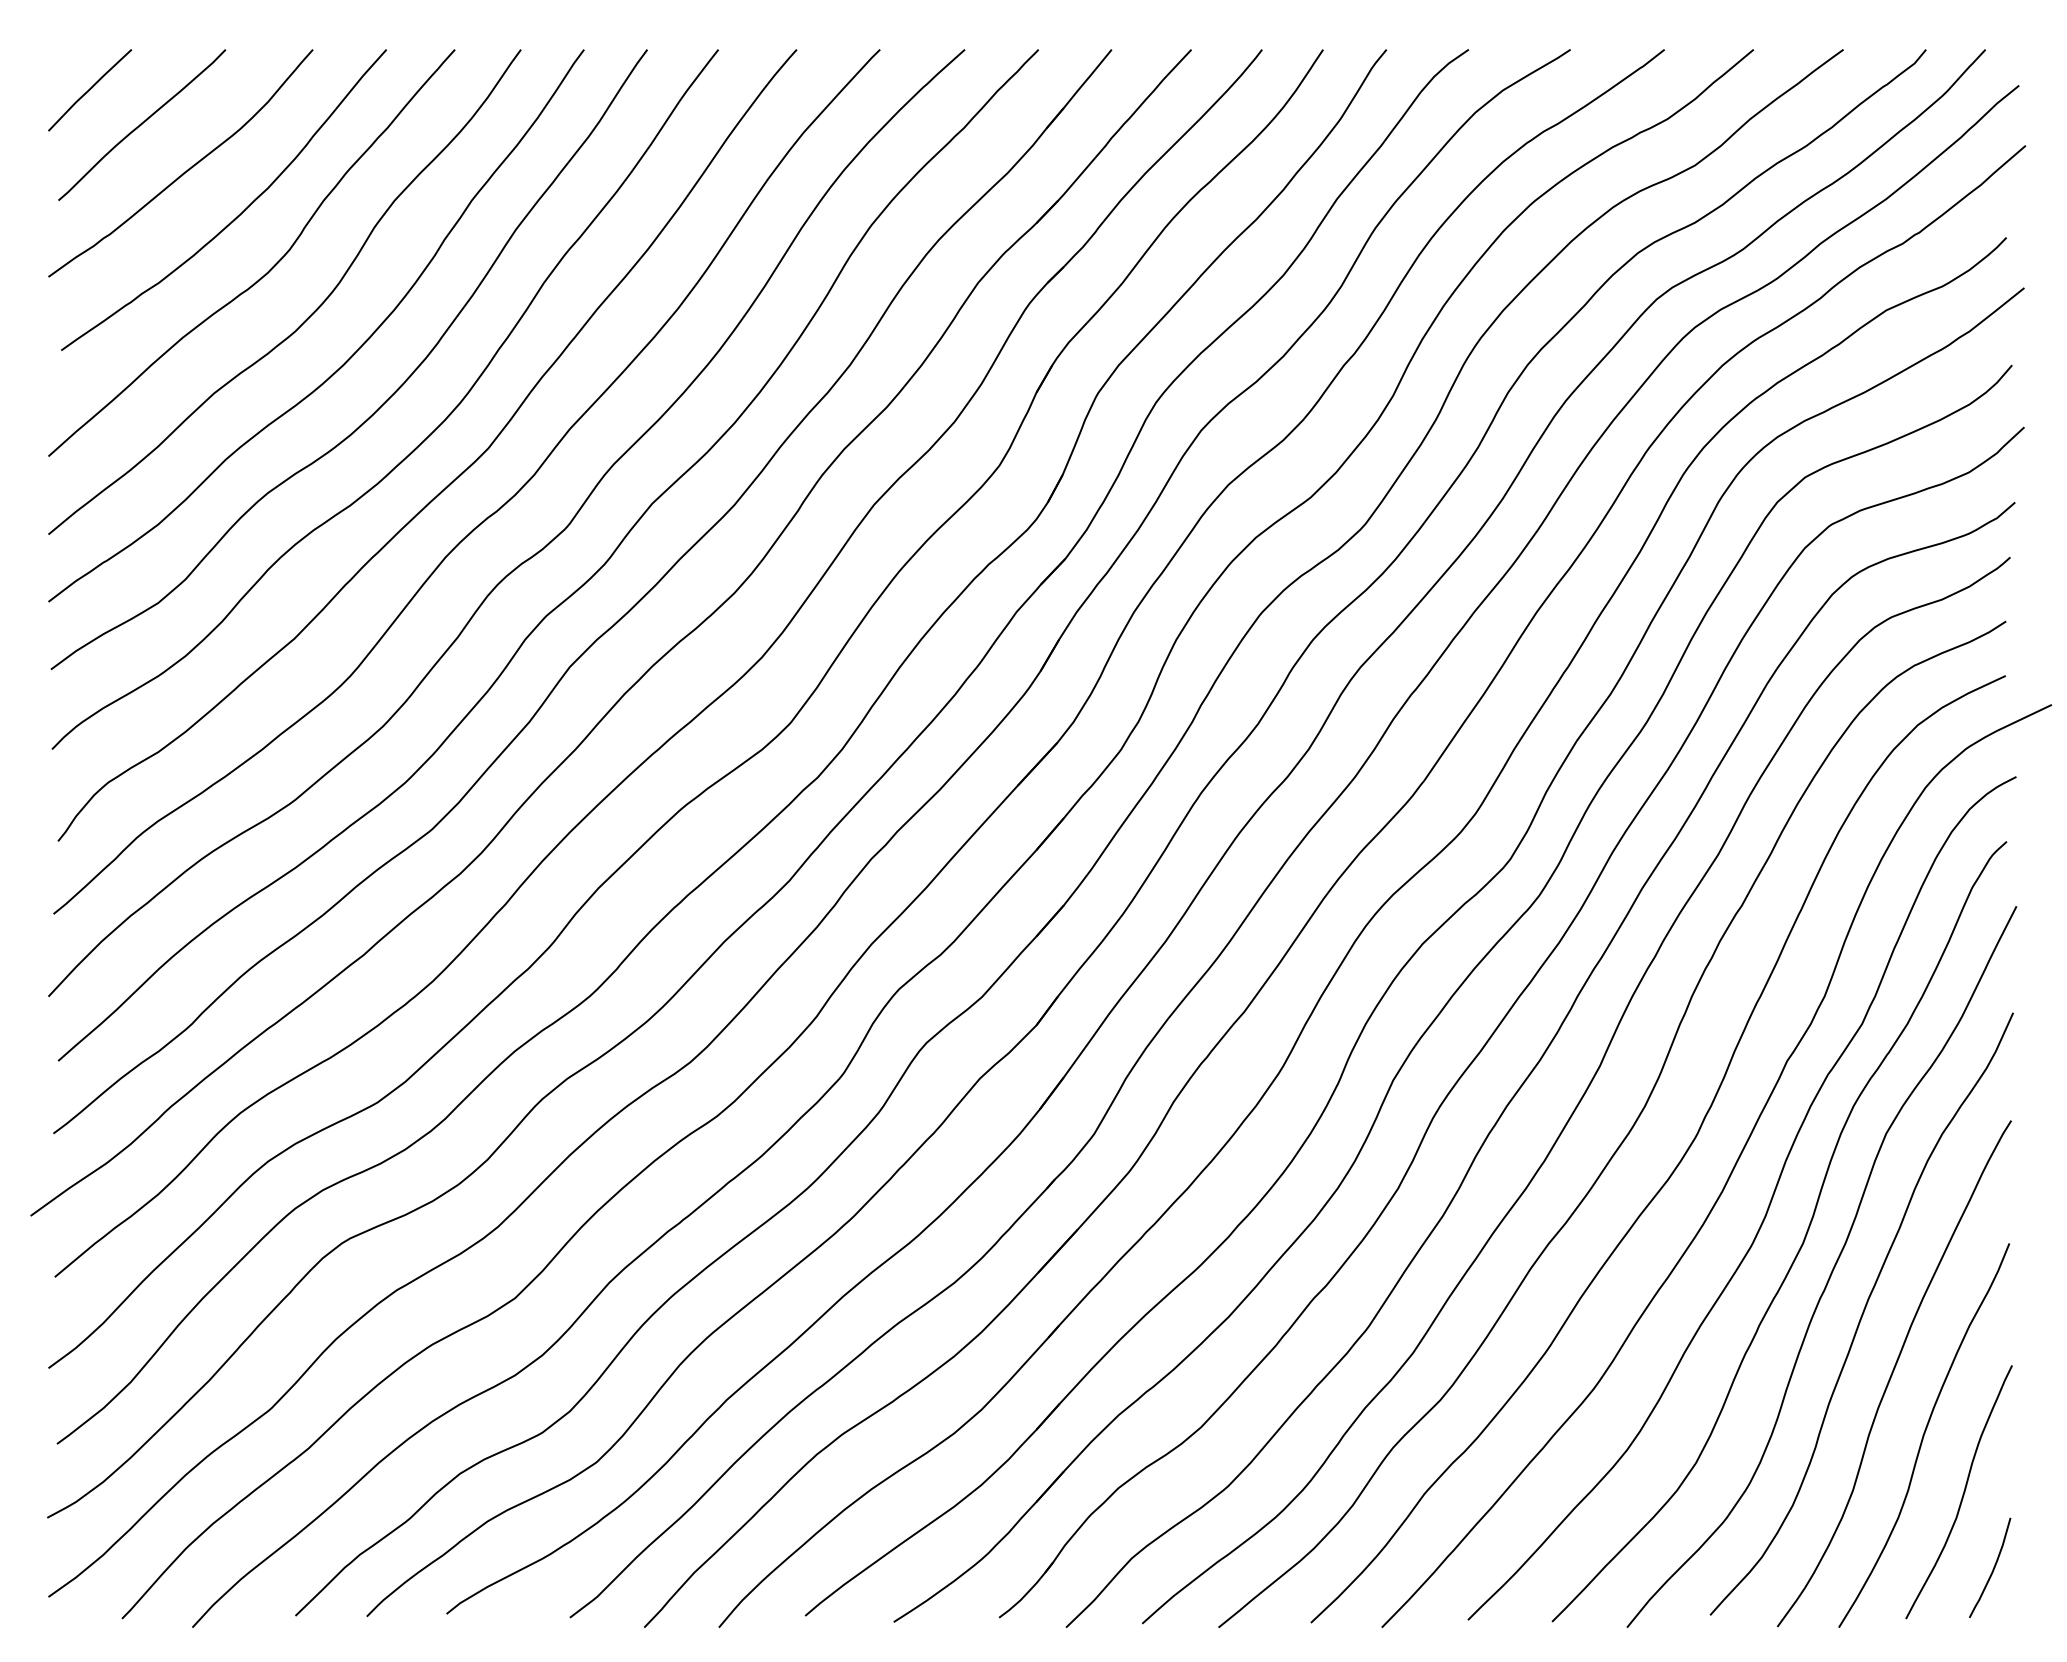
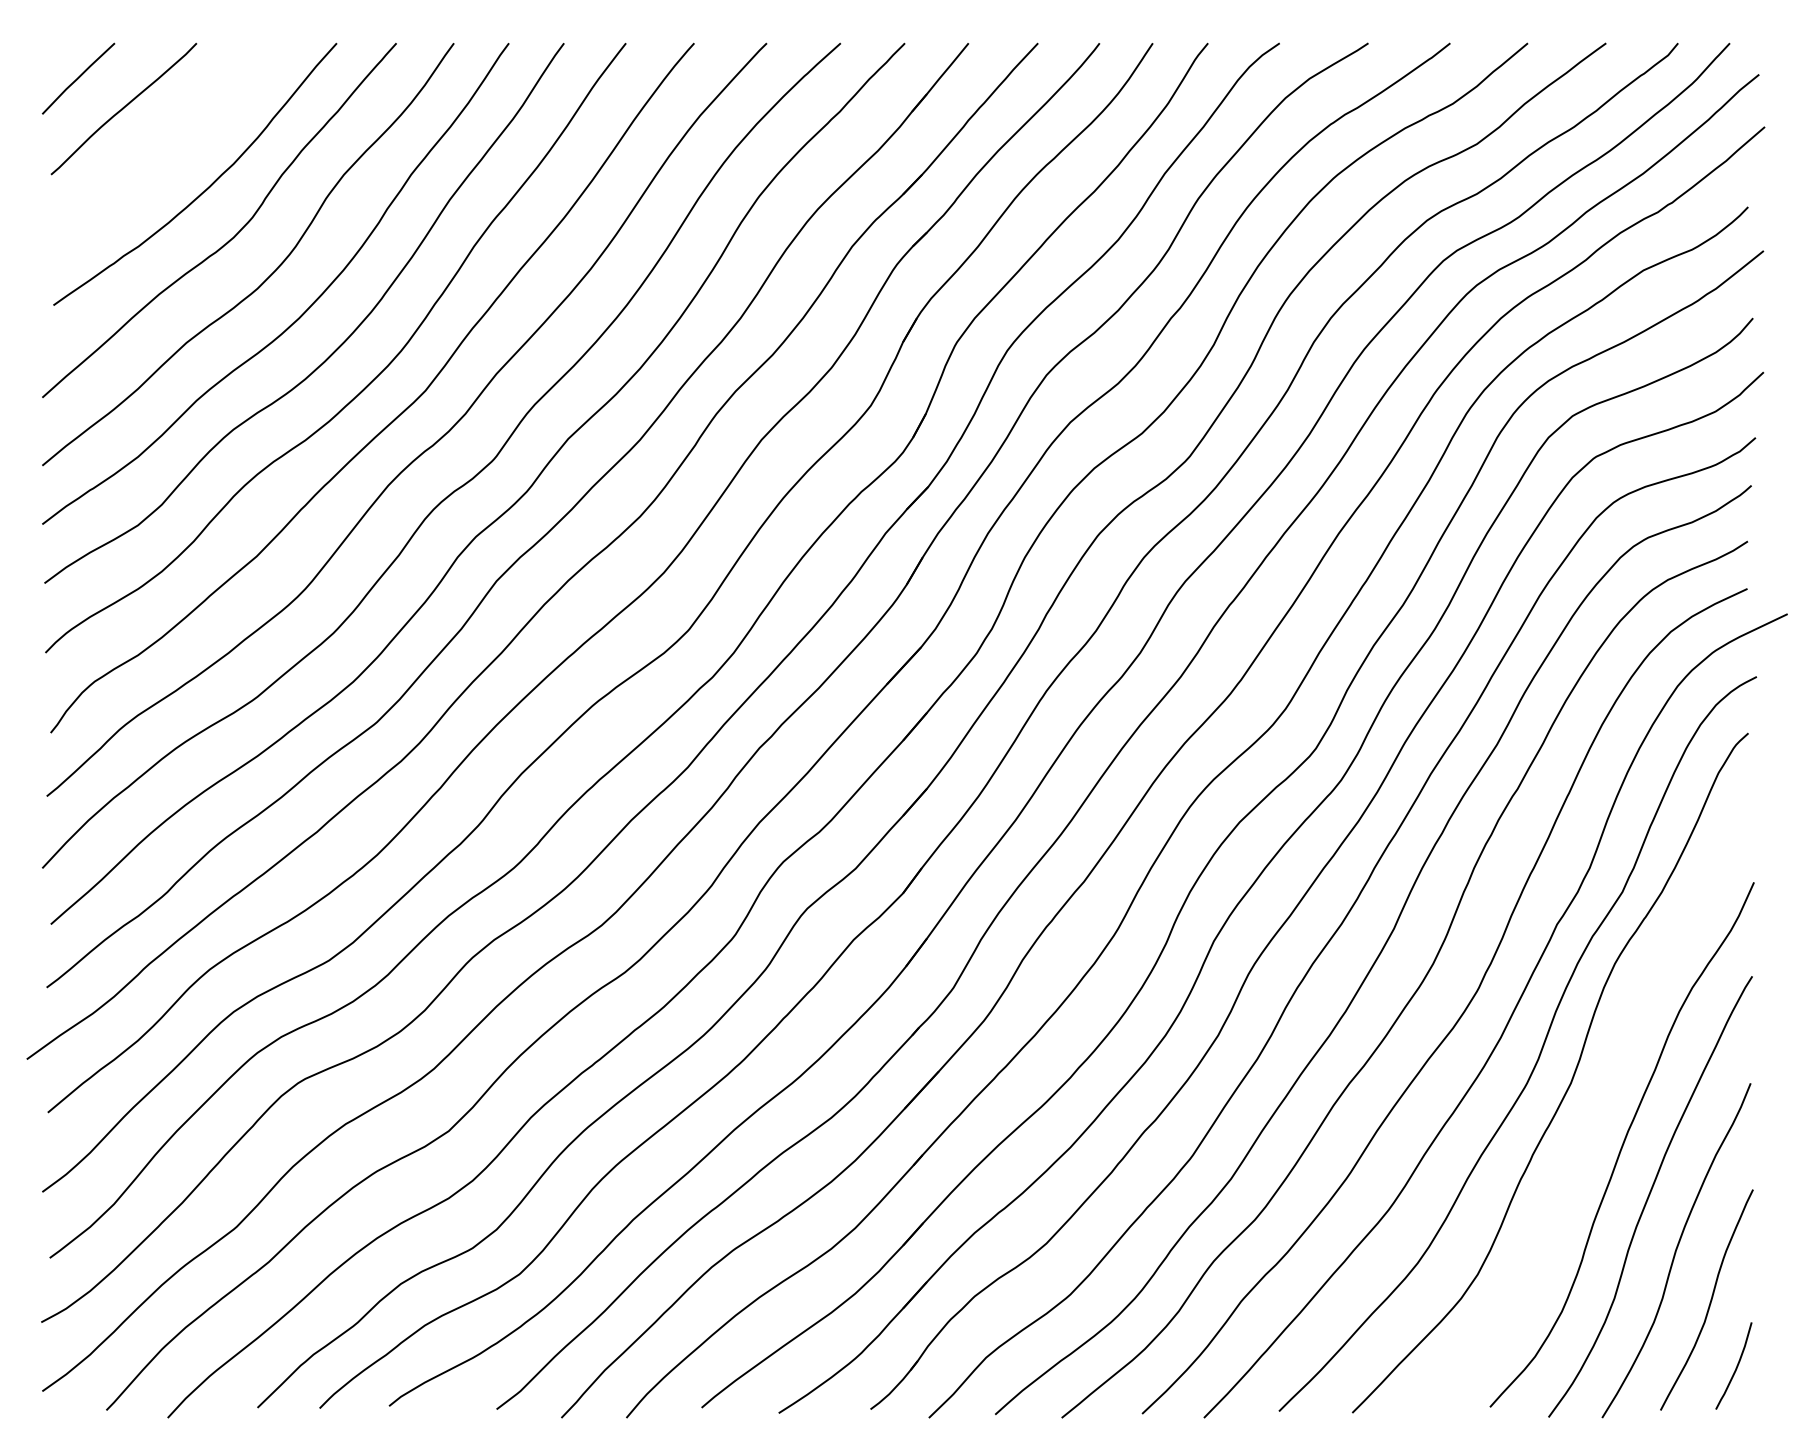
curve: (184, 171) -> (160, 149), removed
curve: (1831, 1270) -> (1595, 1106), removed

